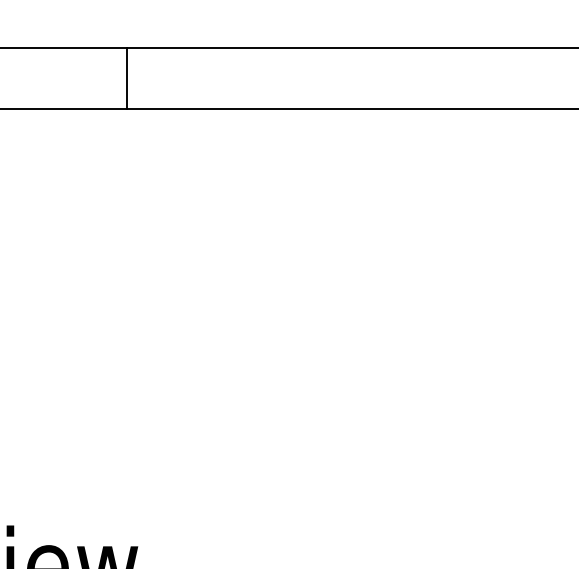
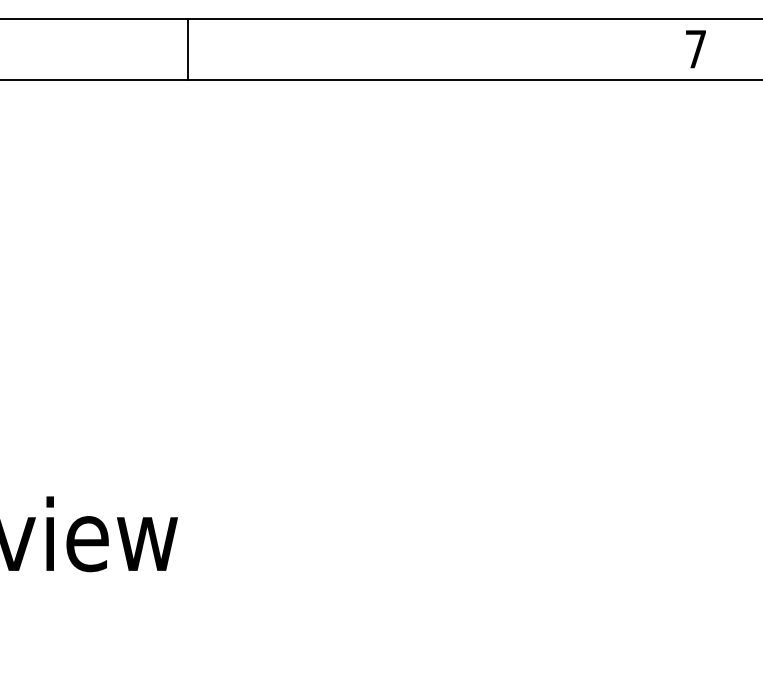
line: (127, 78) -> (188, 49), moved

